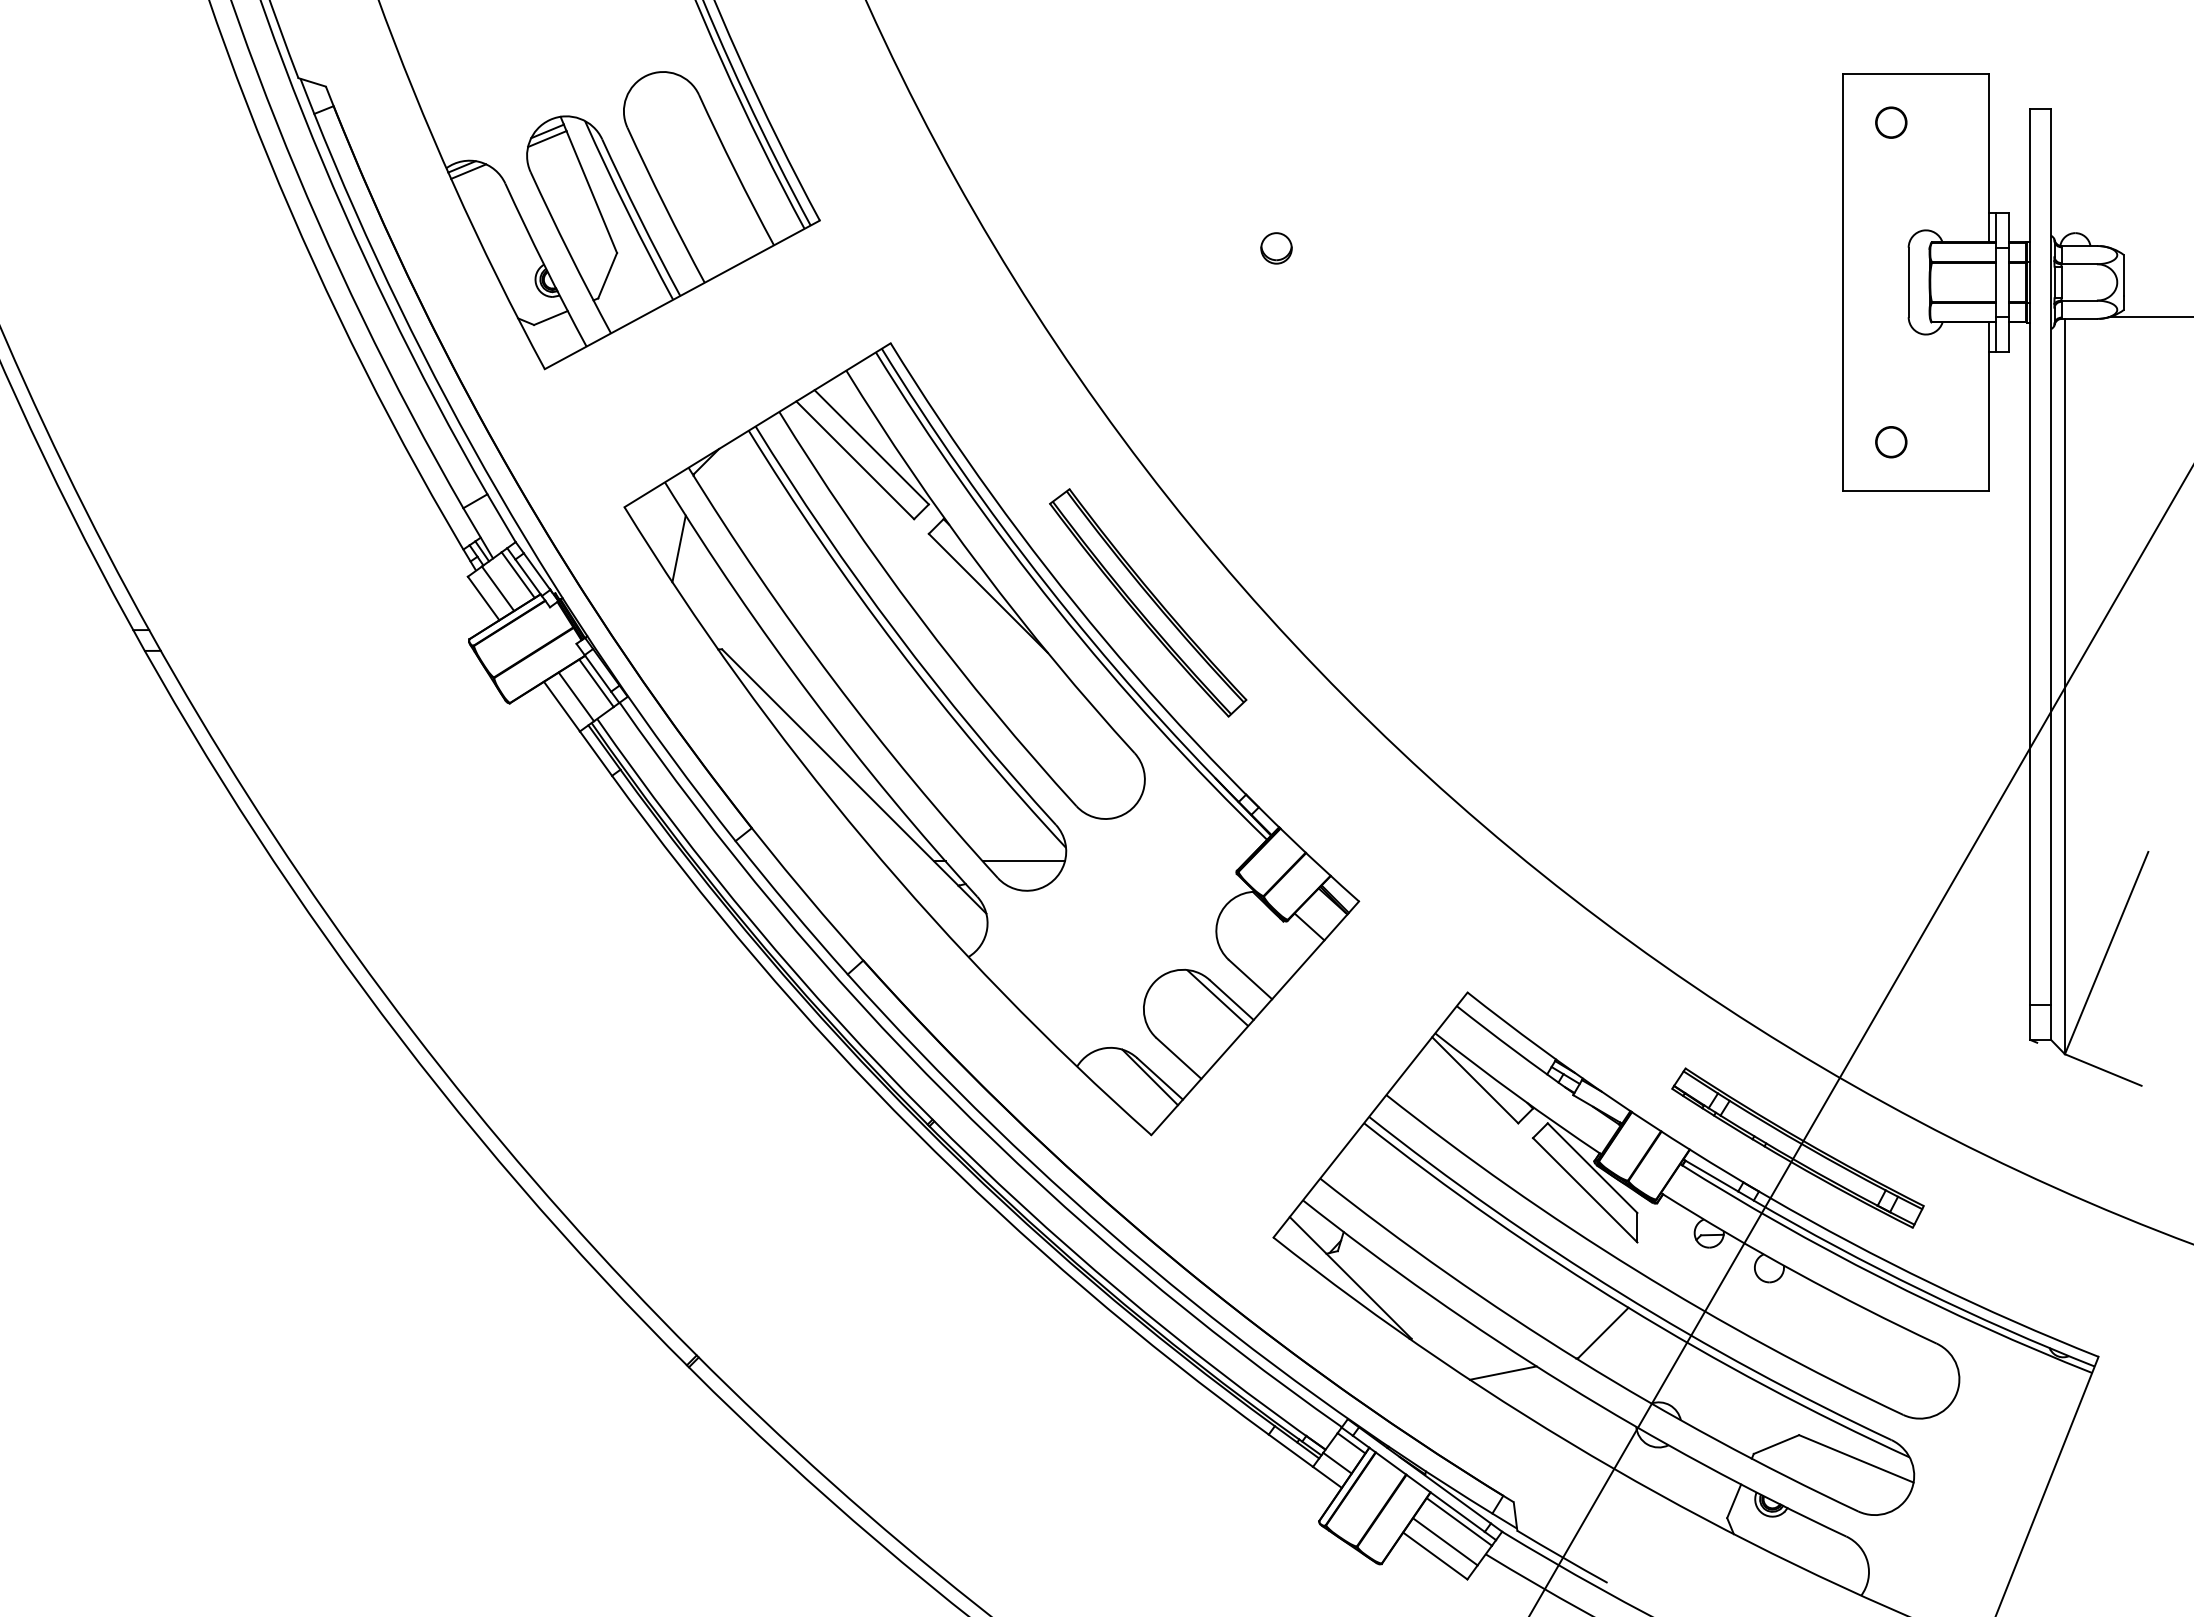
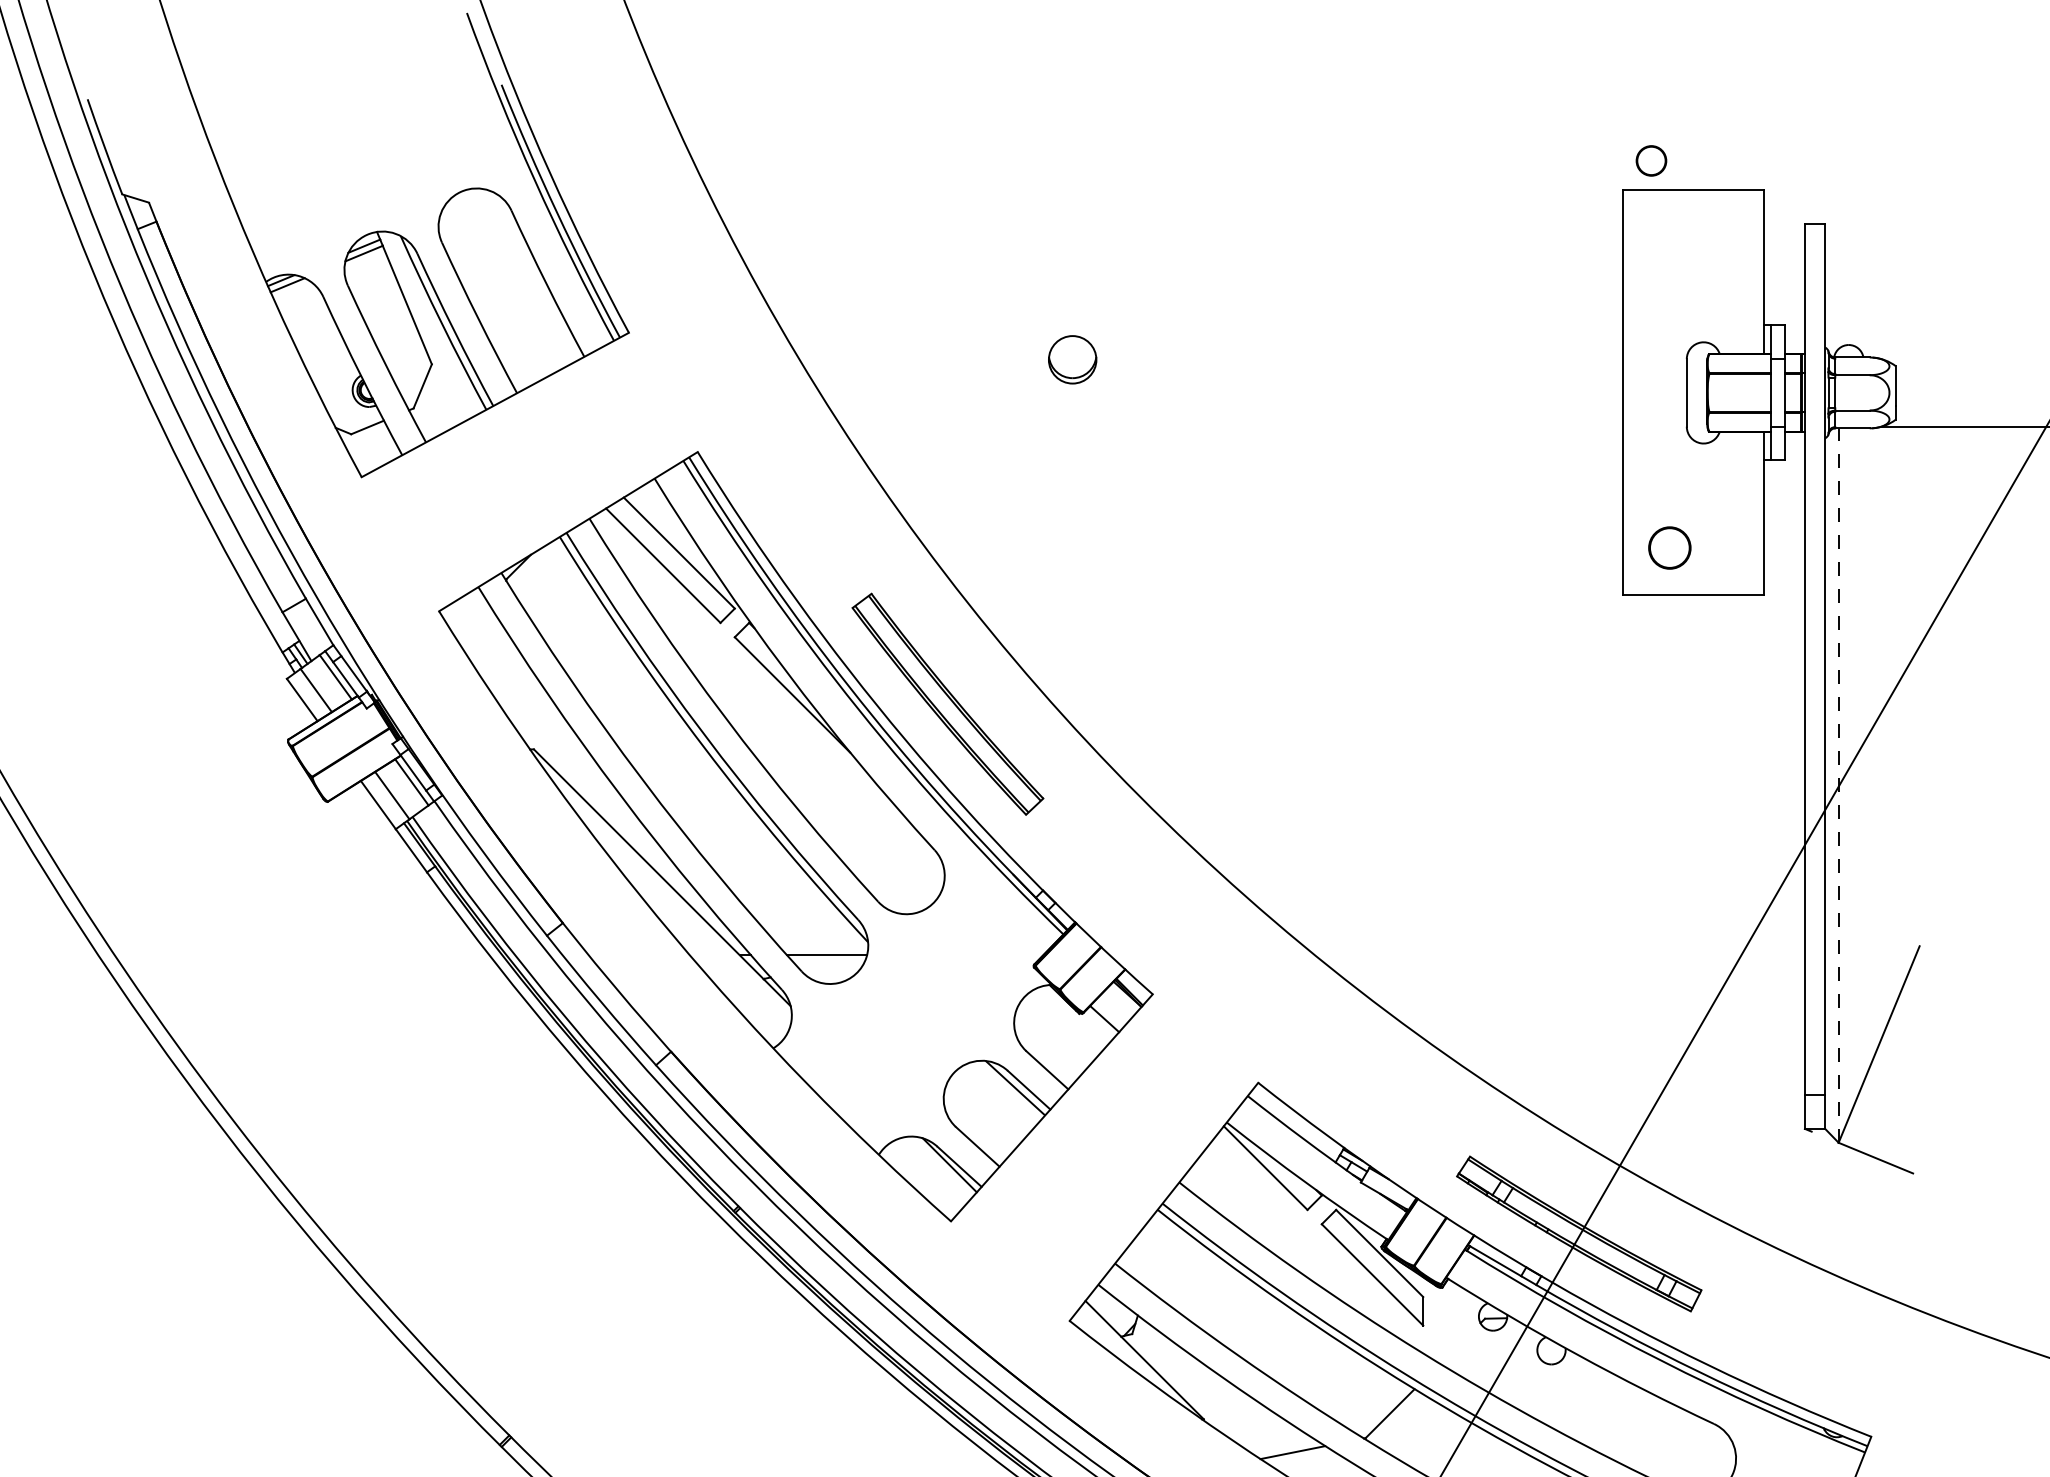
circle: (1891, 122) -> (1651, 160), moved
part: (1276, 248) -> (1072, 359), size x1.6
circle: (1891, 442) -> (1670, 548), size x1.4
line: (678, 548) -> (491, 651), removed
line: (2064, 686) -> (1838, 785), solid -> dashed

